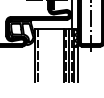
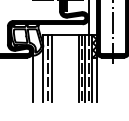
line: (42, 55) -> (52, 68), added
line: (26, 61) -> (32, 75), added

